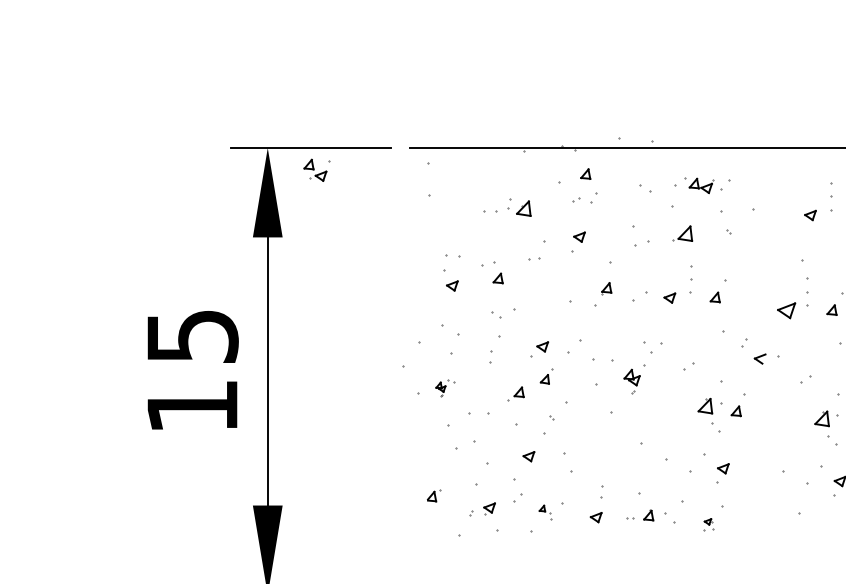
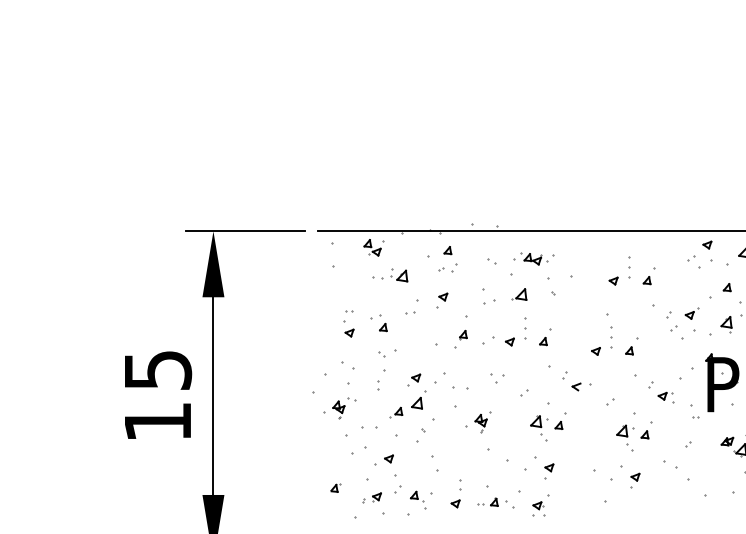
part: (316, 169) -> (373, 247), moved
part: (452, 256) -> (349, 311), size x0.62
part: (785, 310) -> (595, 351), size x0.62
part: (545, 376) -> (418, 399), size x1.67
part: (633, 380) -> (482, 422), moved
part: (445, 388) -> (344, 408), size x1.67
part: (528, 456) -> (388, 458), moved
part: (545, 511) -> (418, 499), size x1.67
part: (708, 523) -> (538, 508), size x1.67

